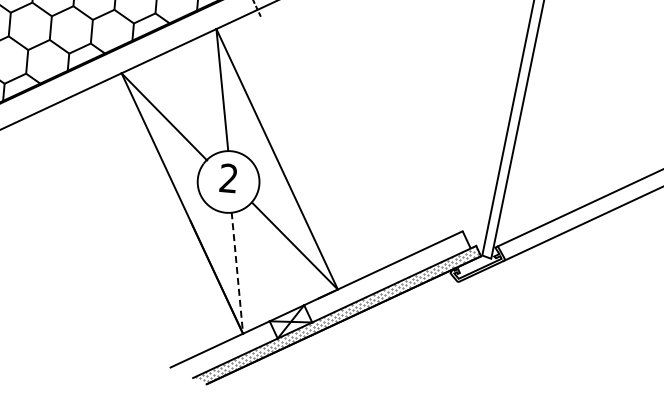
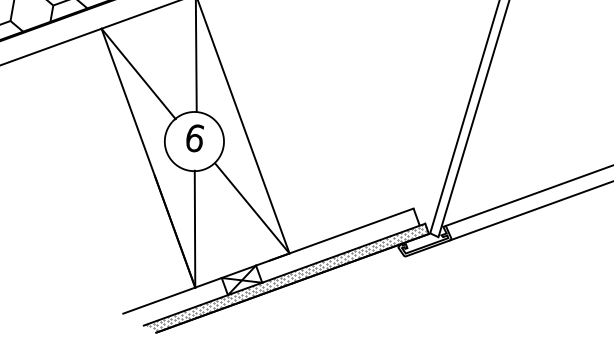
text: (228, 178) -> (194, 138), 2 -> 6
line: (237, 273) -> (195, 229), dashed -> solid

